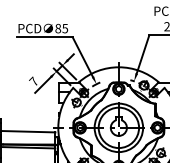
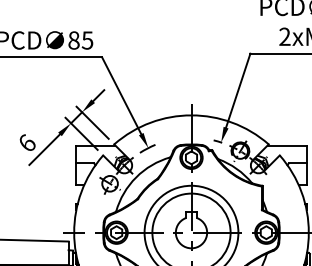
text: (33, 80) -> (26, 140), 7 -> 6

